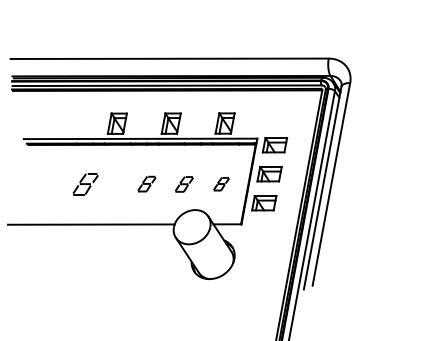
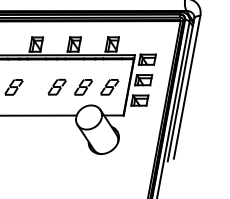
part: (146, 183) -> (56, 86), size x1.43
part: (221, 183) -> (109, 86), size x1.67
part: (184, 184) -> (83, 87), size x1.43

